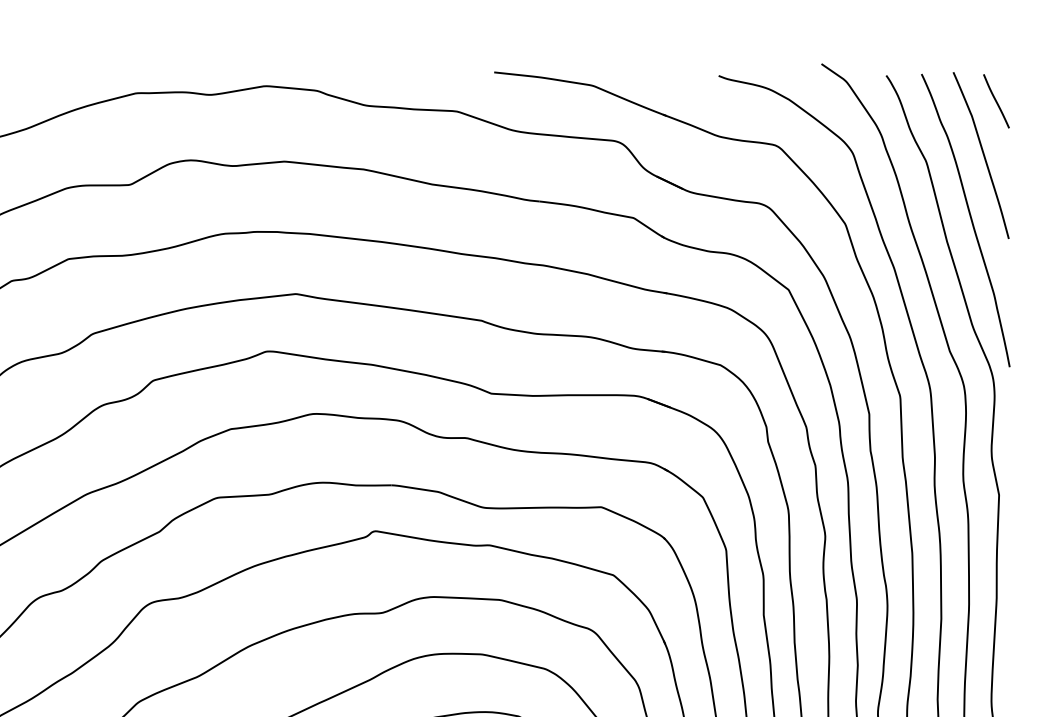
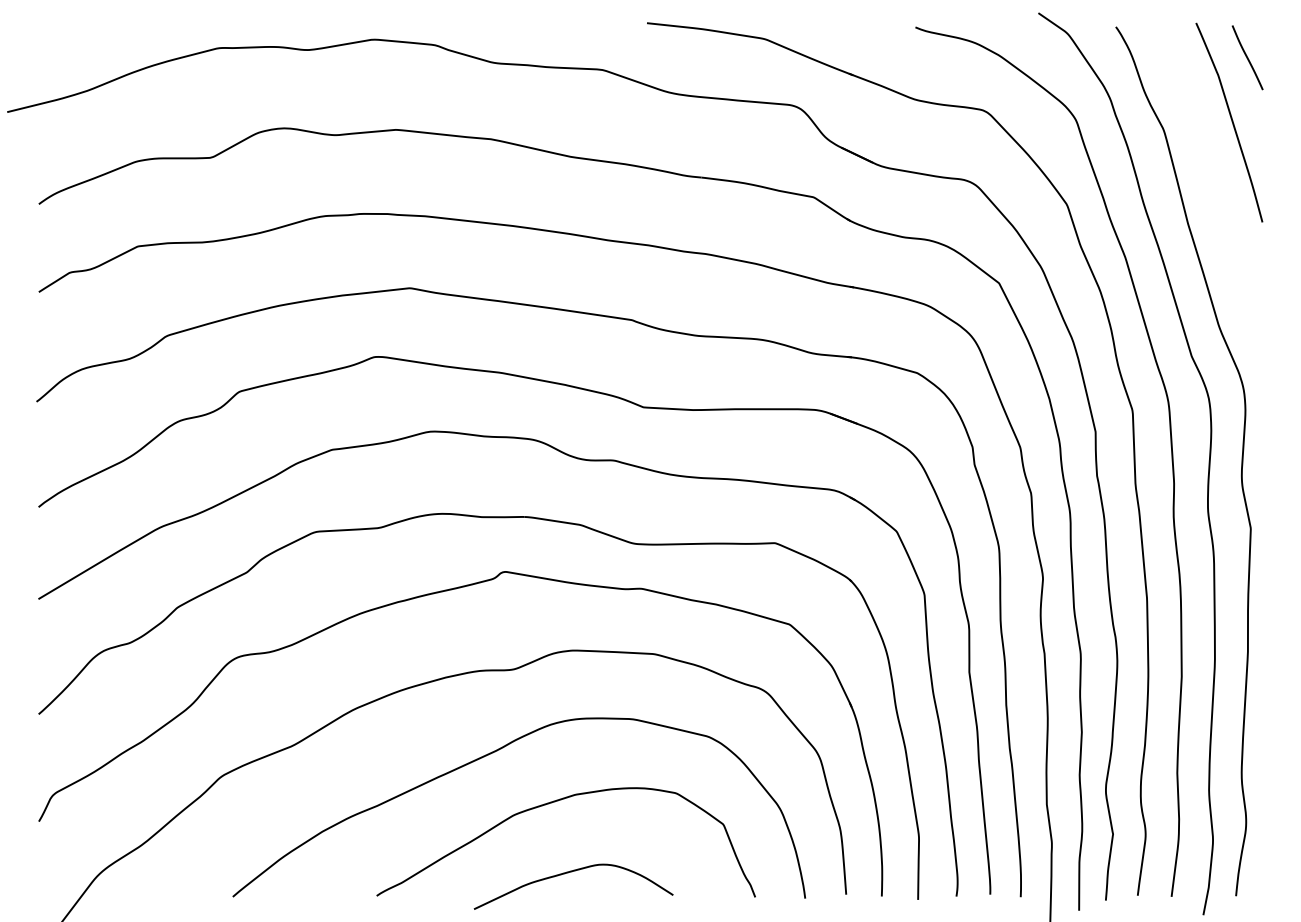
curve: (970, 219) -> (1216, 198), removed

